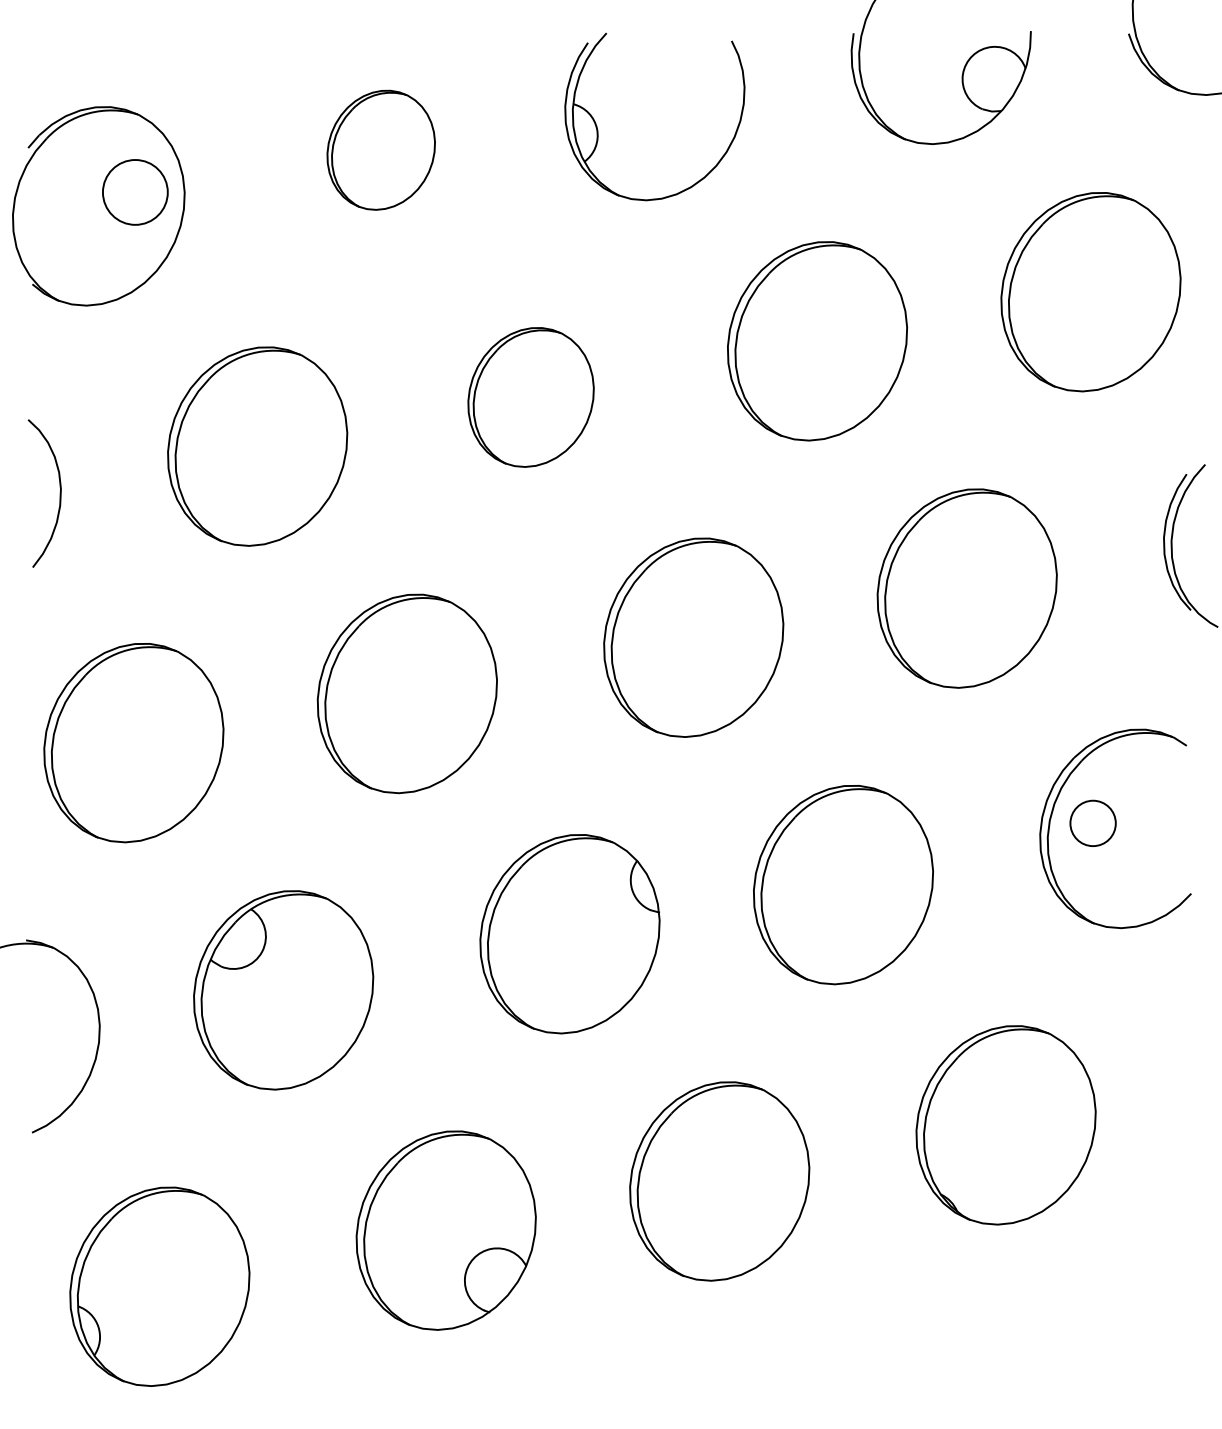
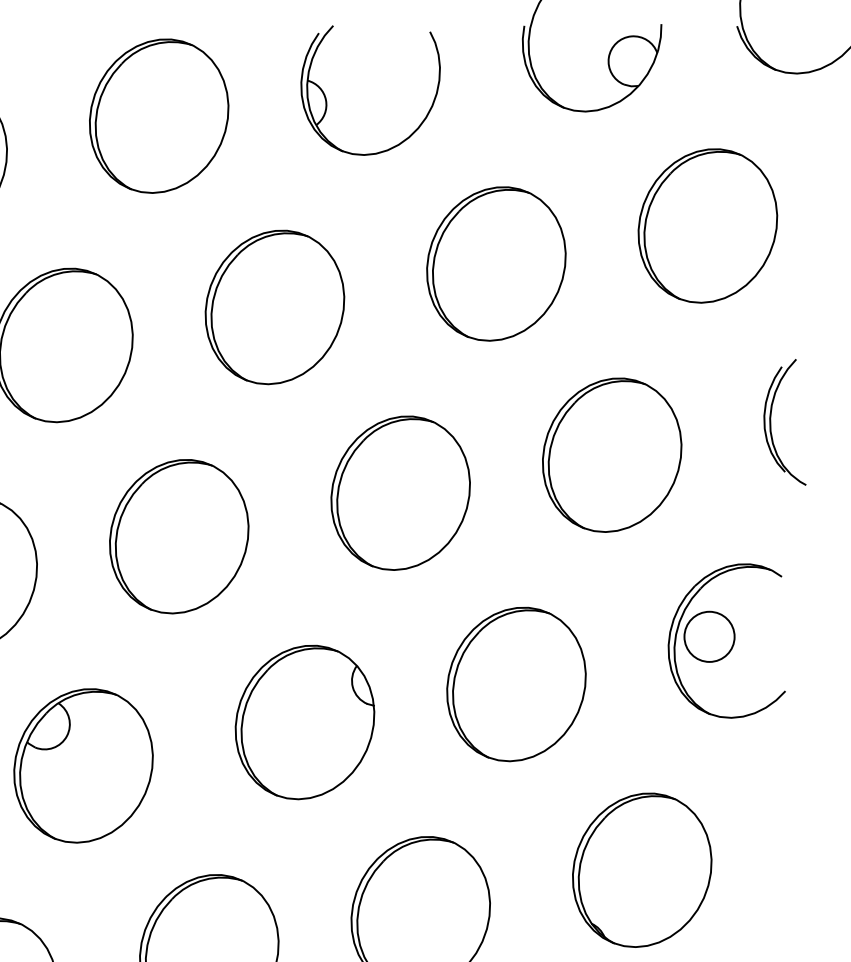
part: (380, 150) -> (158, 116), size x1.67
part: (530, 397) -> (274, 307), size x1.43
circle: (1092, 823) -> (709, 636), size x1.43

